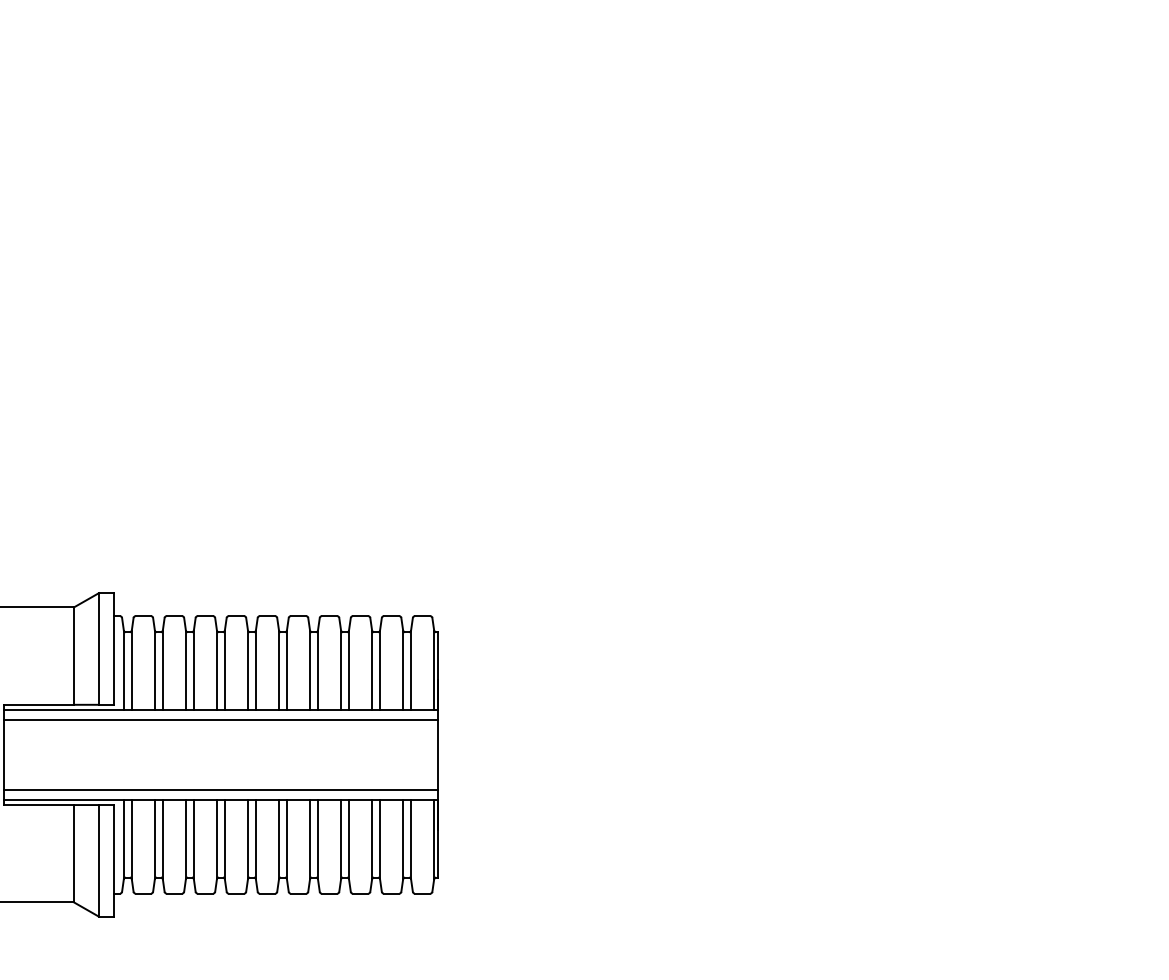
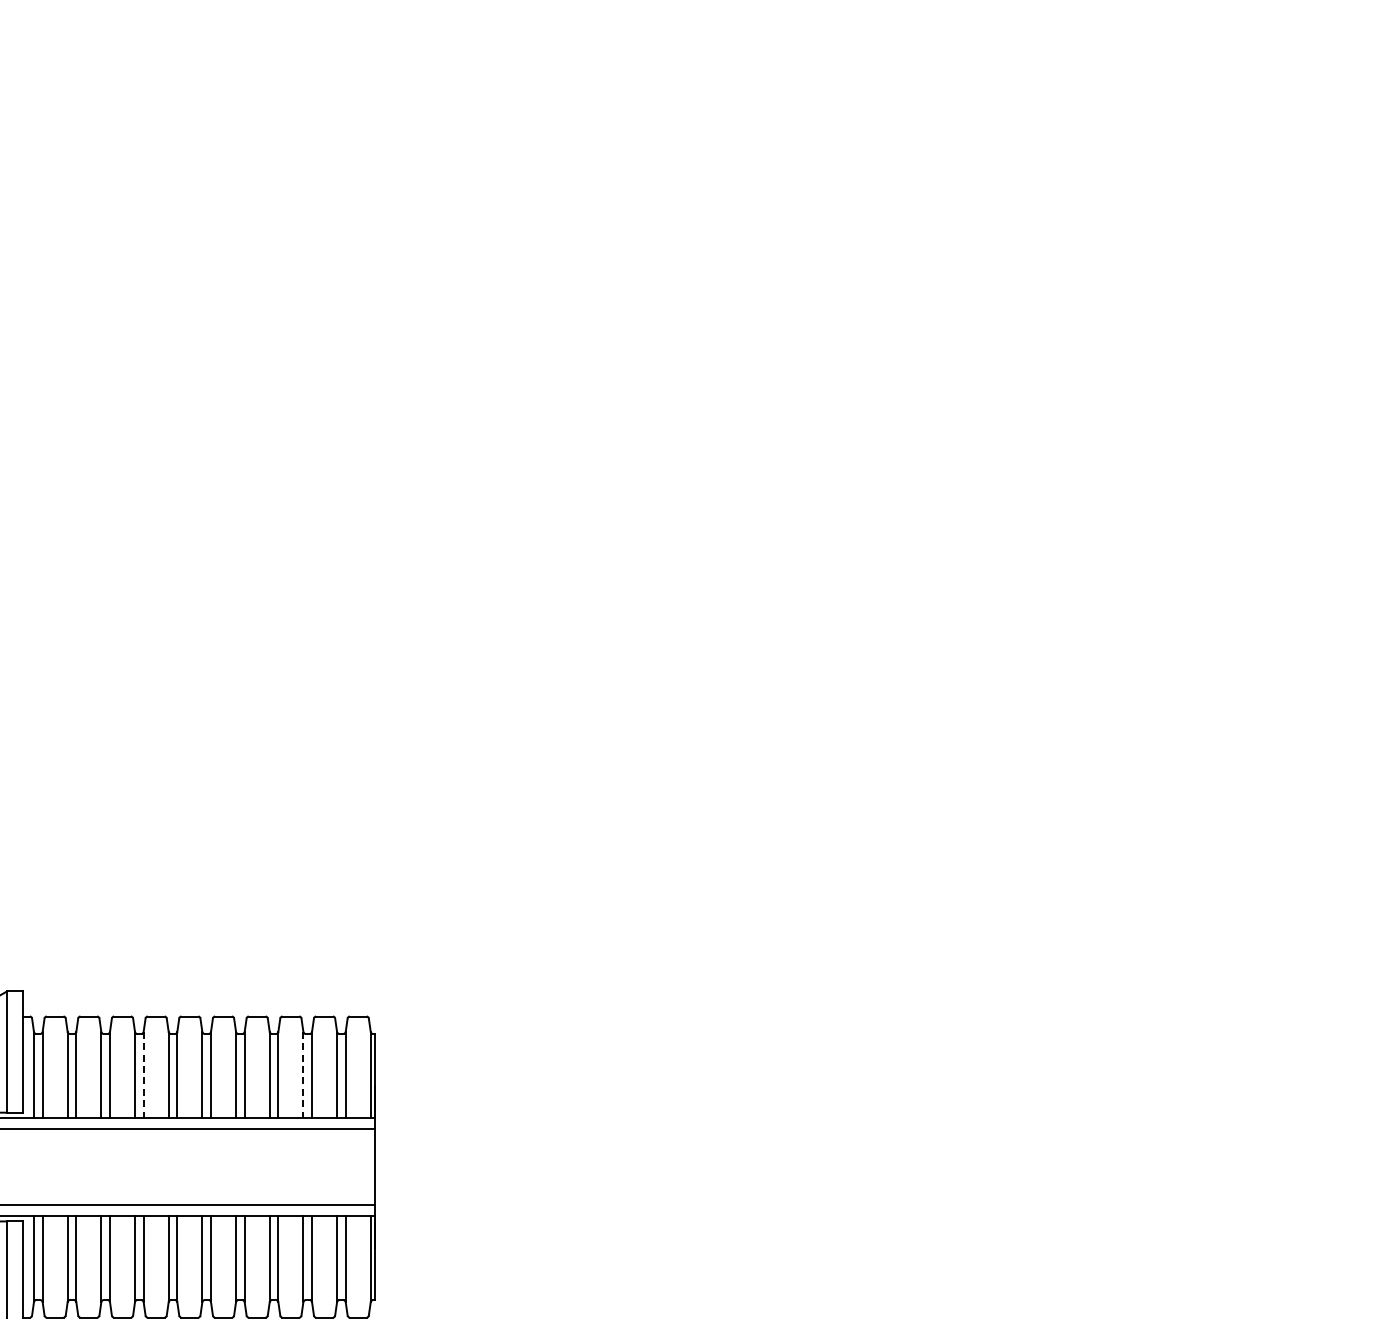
line: (224, 670) -> (143, 1075), solid -> dashed
line: (372, 670) -> (303, 1075), solid -> dashed

